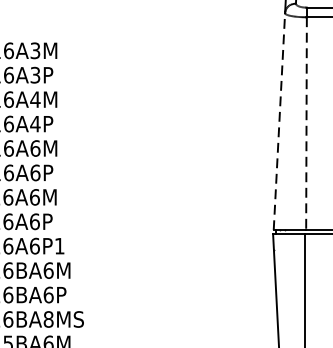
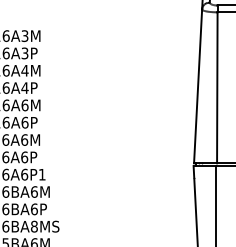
line: (279, 120) -> (198, 85), dashed -> solid
line: (306, 123) -> (217, 87), dashed -> solid

